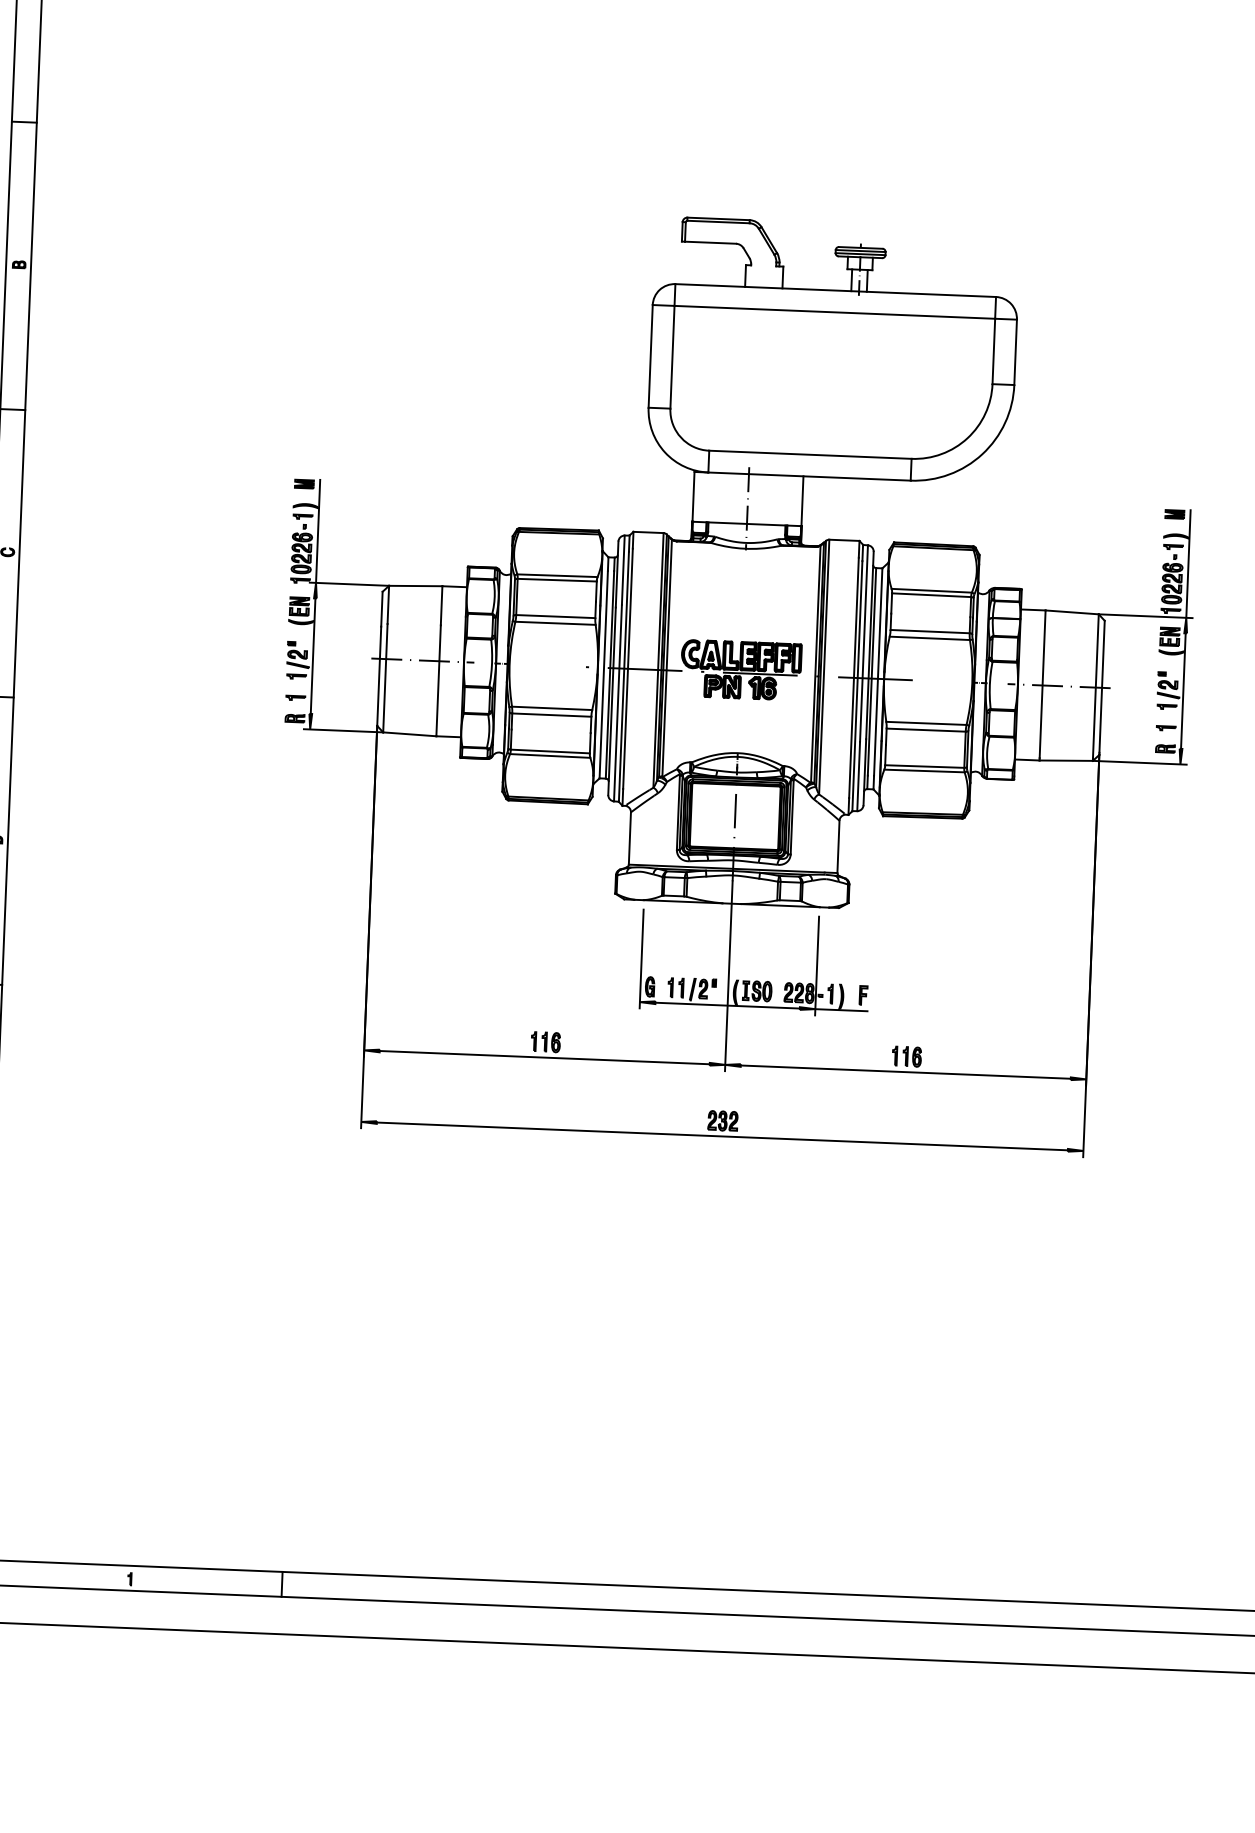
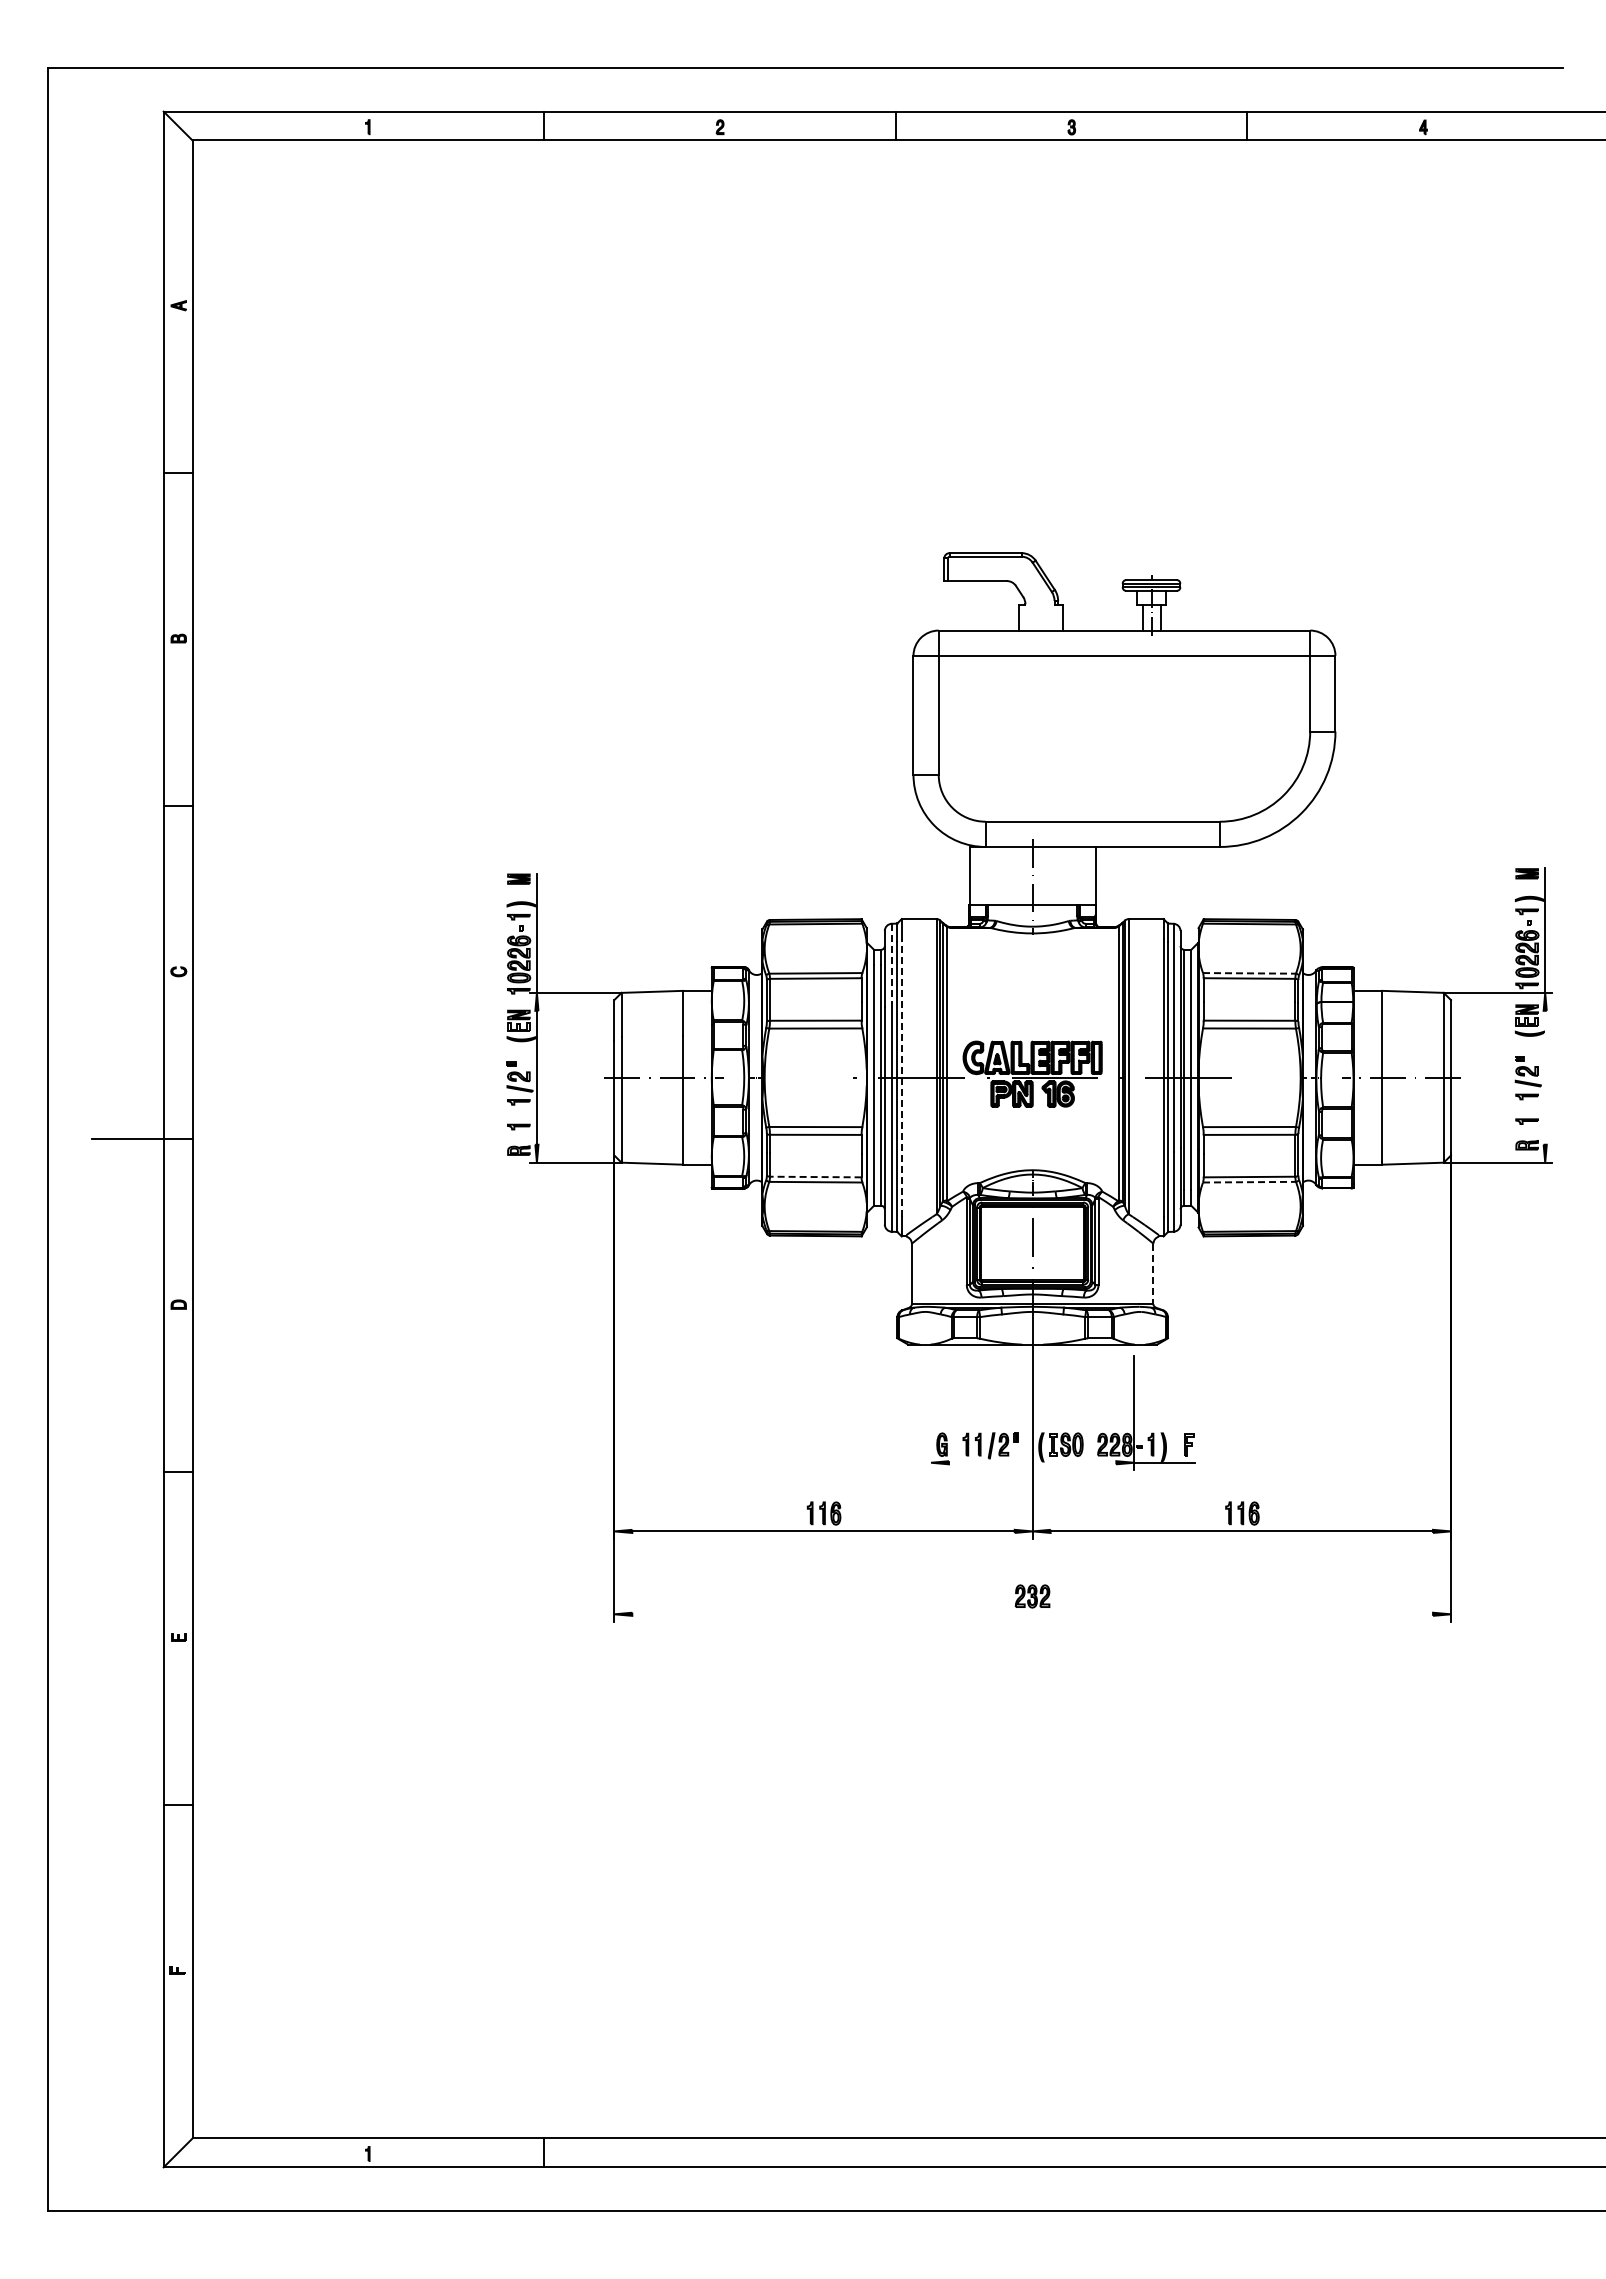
line: (623, 570) -> (891, 964), solid -> dashed
line: (932, 590) -> (1250, 973), solid -> dashed
line: (627, 668) -> (901, 1077), solid -> dashed
line: (1183, 690) -> (1545, 1077), removed
line: (550, 751) -> (815, 1177), solid -> dashed
line: (925, 771) -> (1250, 1182), solid -> dashed
line: (838, 847) -> (1153, 1274), solid -> dashed
line: (642, 958) -> (931, 1412), removed
line: (727, 1005) -> (1032, 1462), removed
line: (722, 1136) -> (1032, 1614), removed

